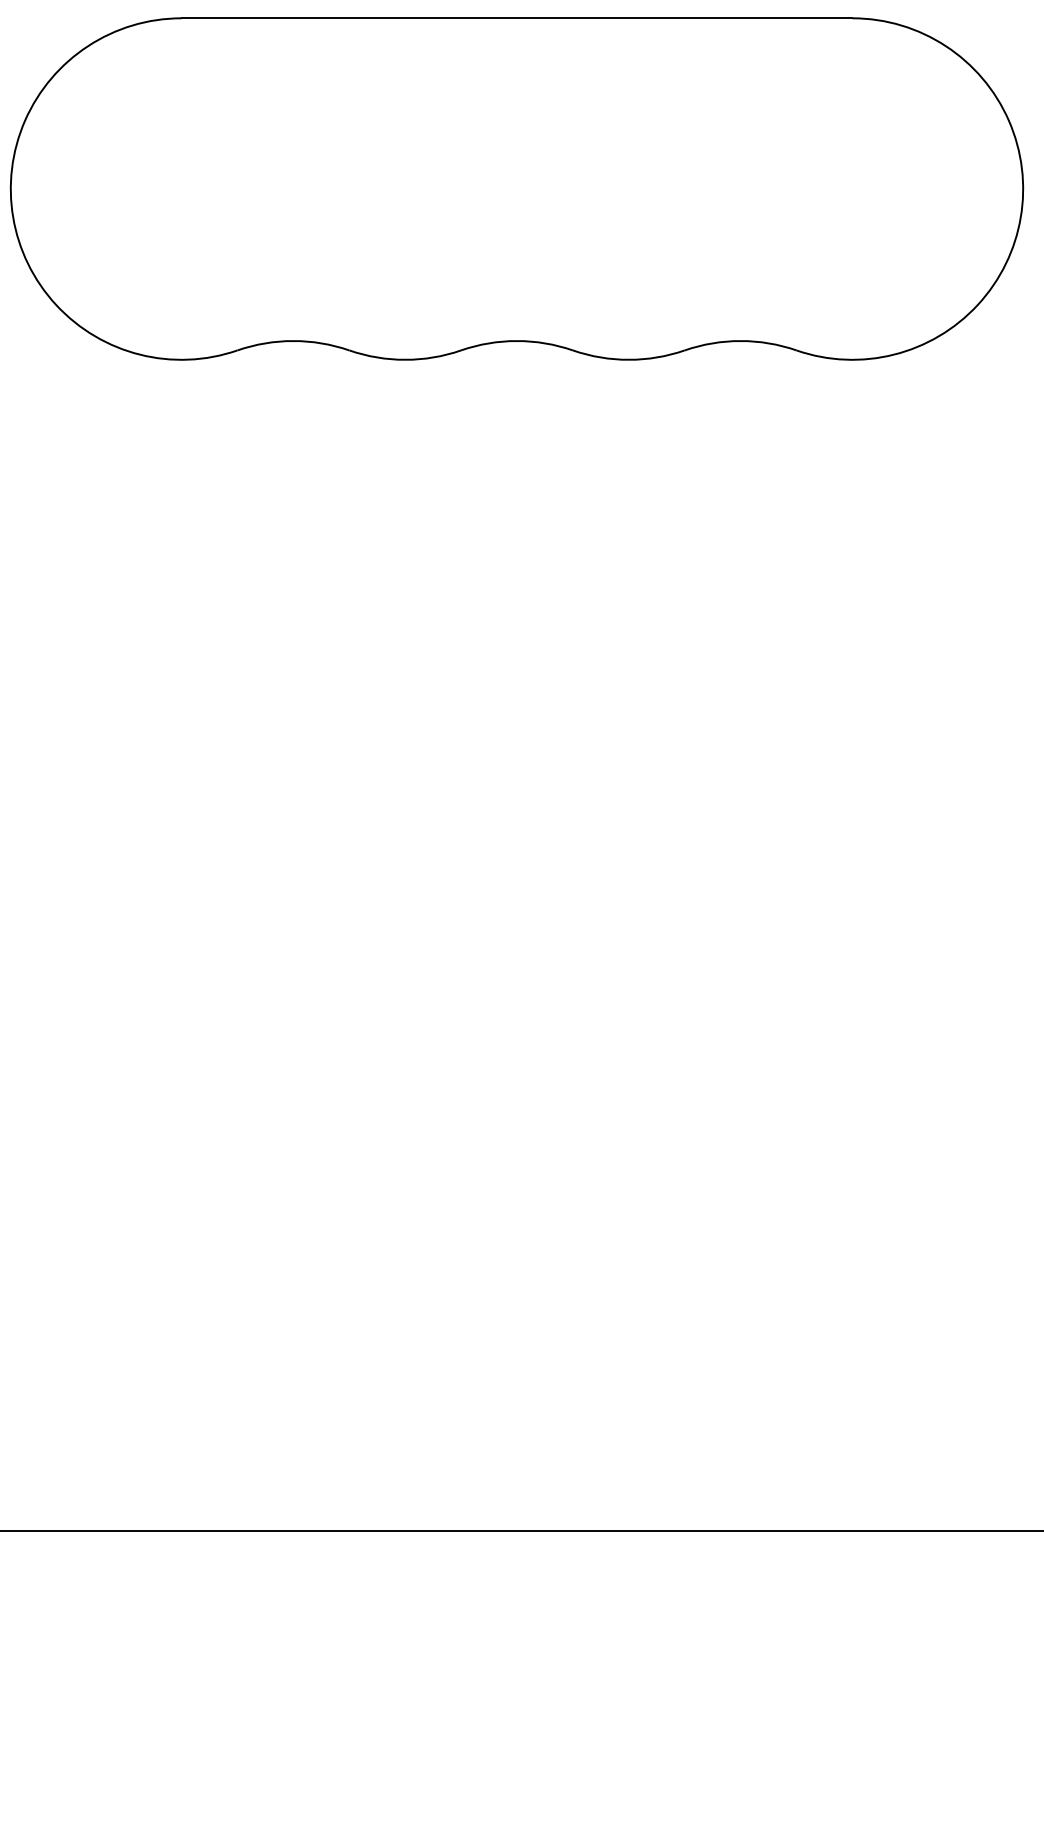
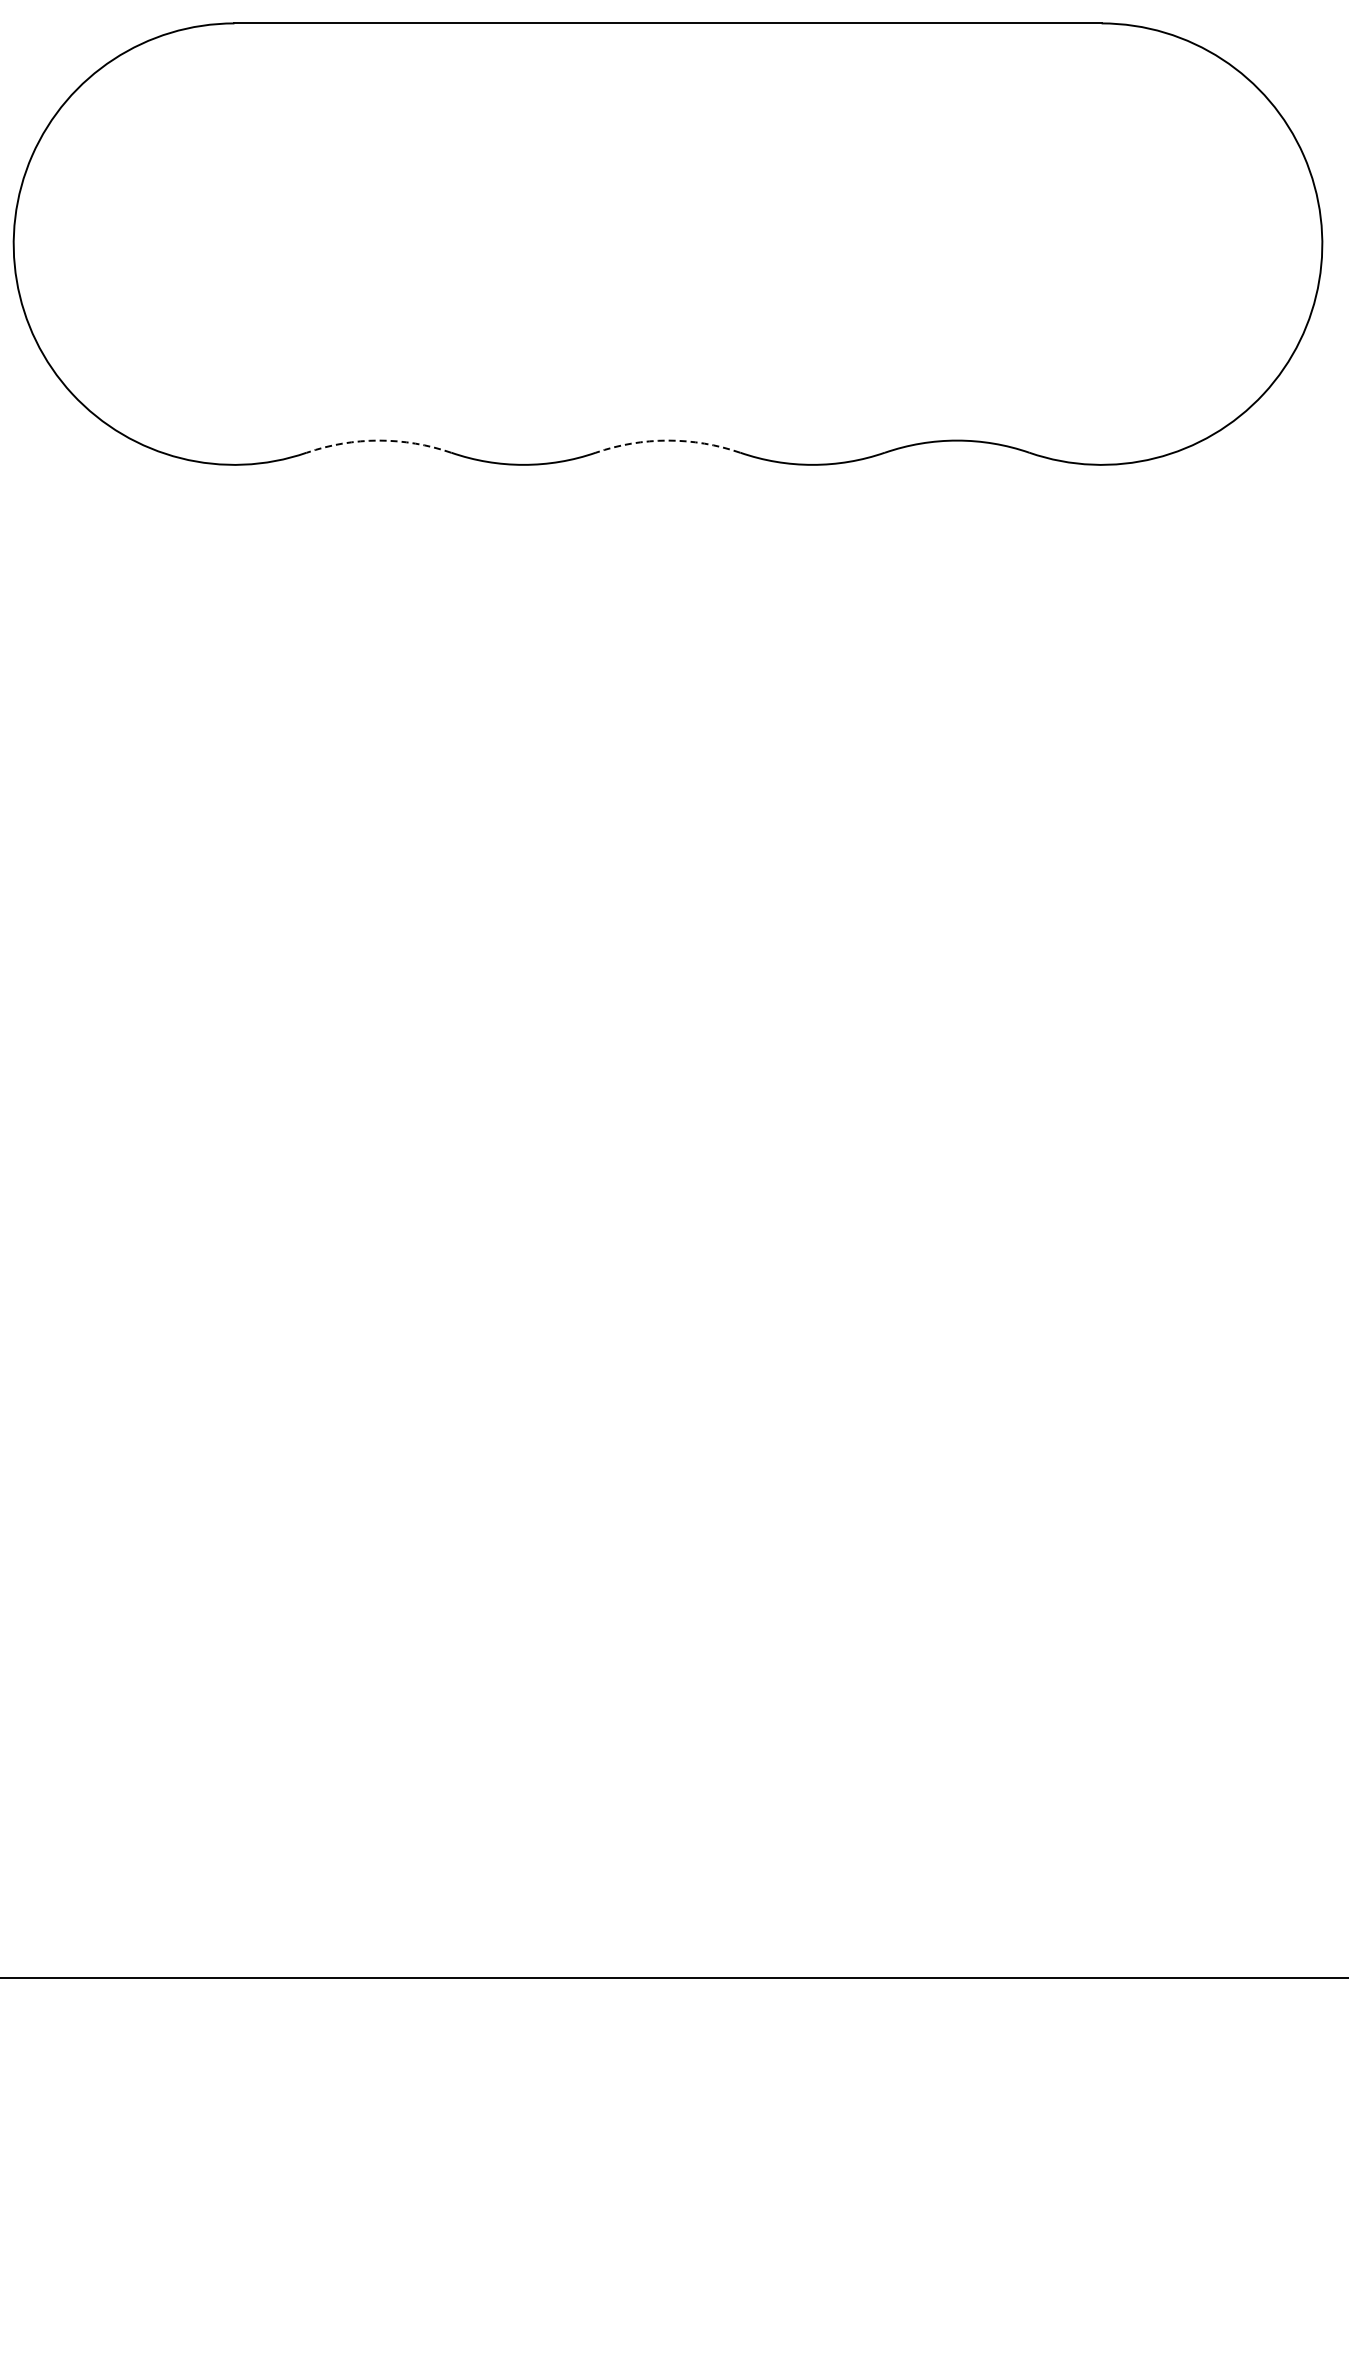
arc: (293, 340) -> (379, 440), solid -> dashed
arc: (517, 340) -> (668, 440), solid -> dashed

